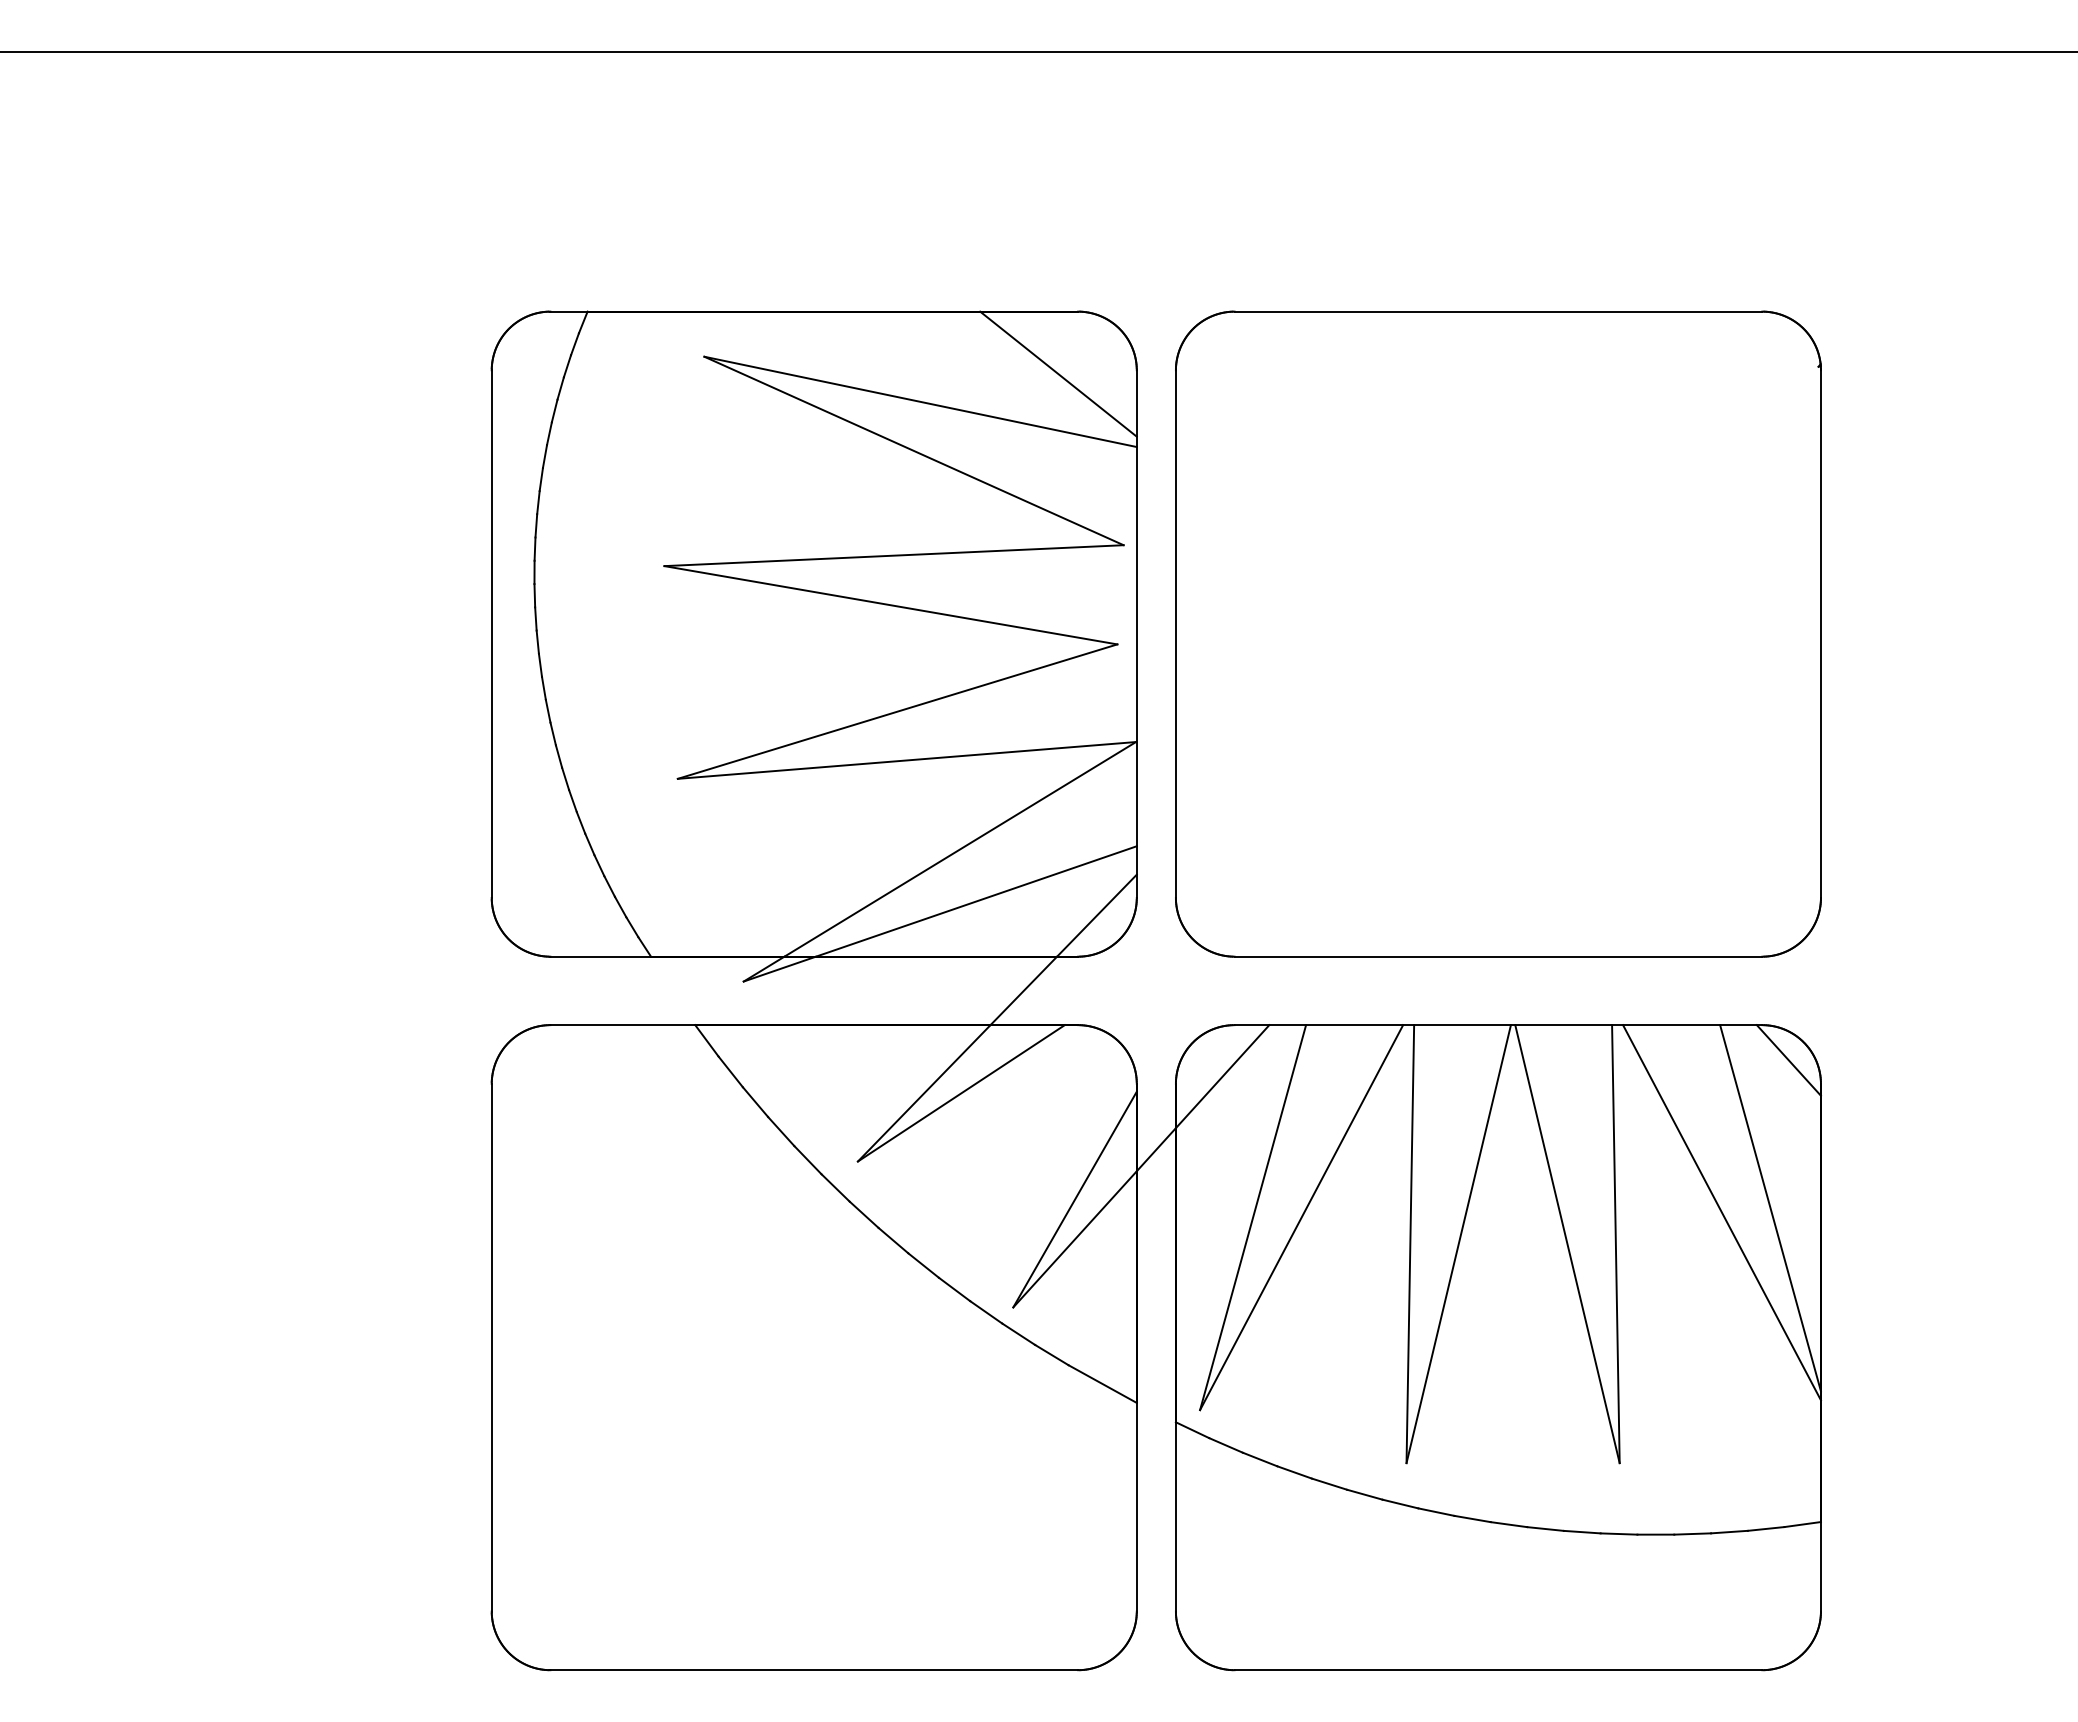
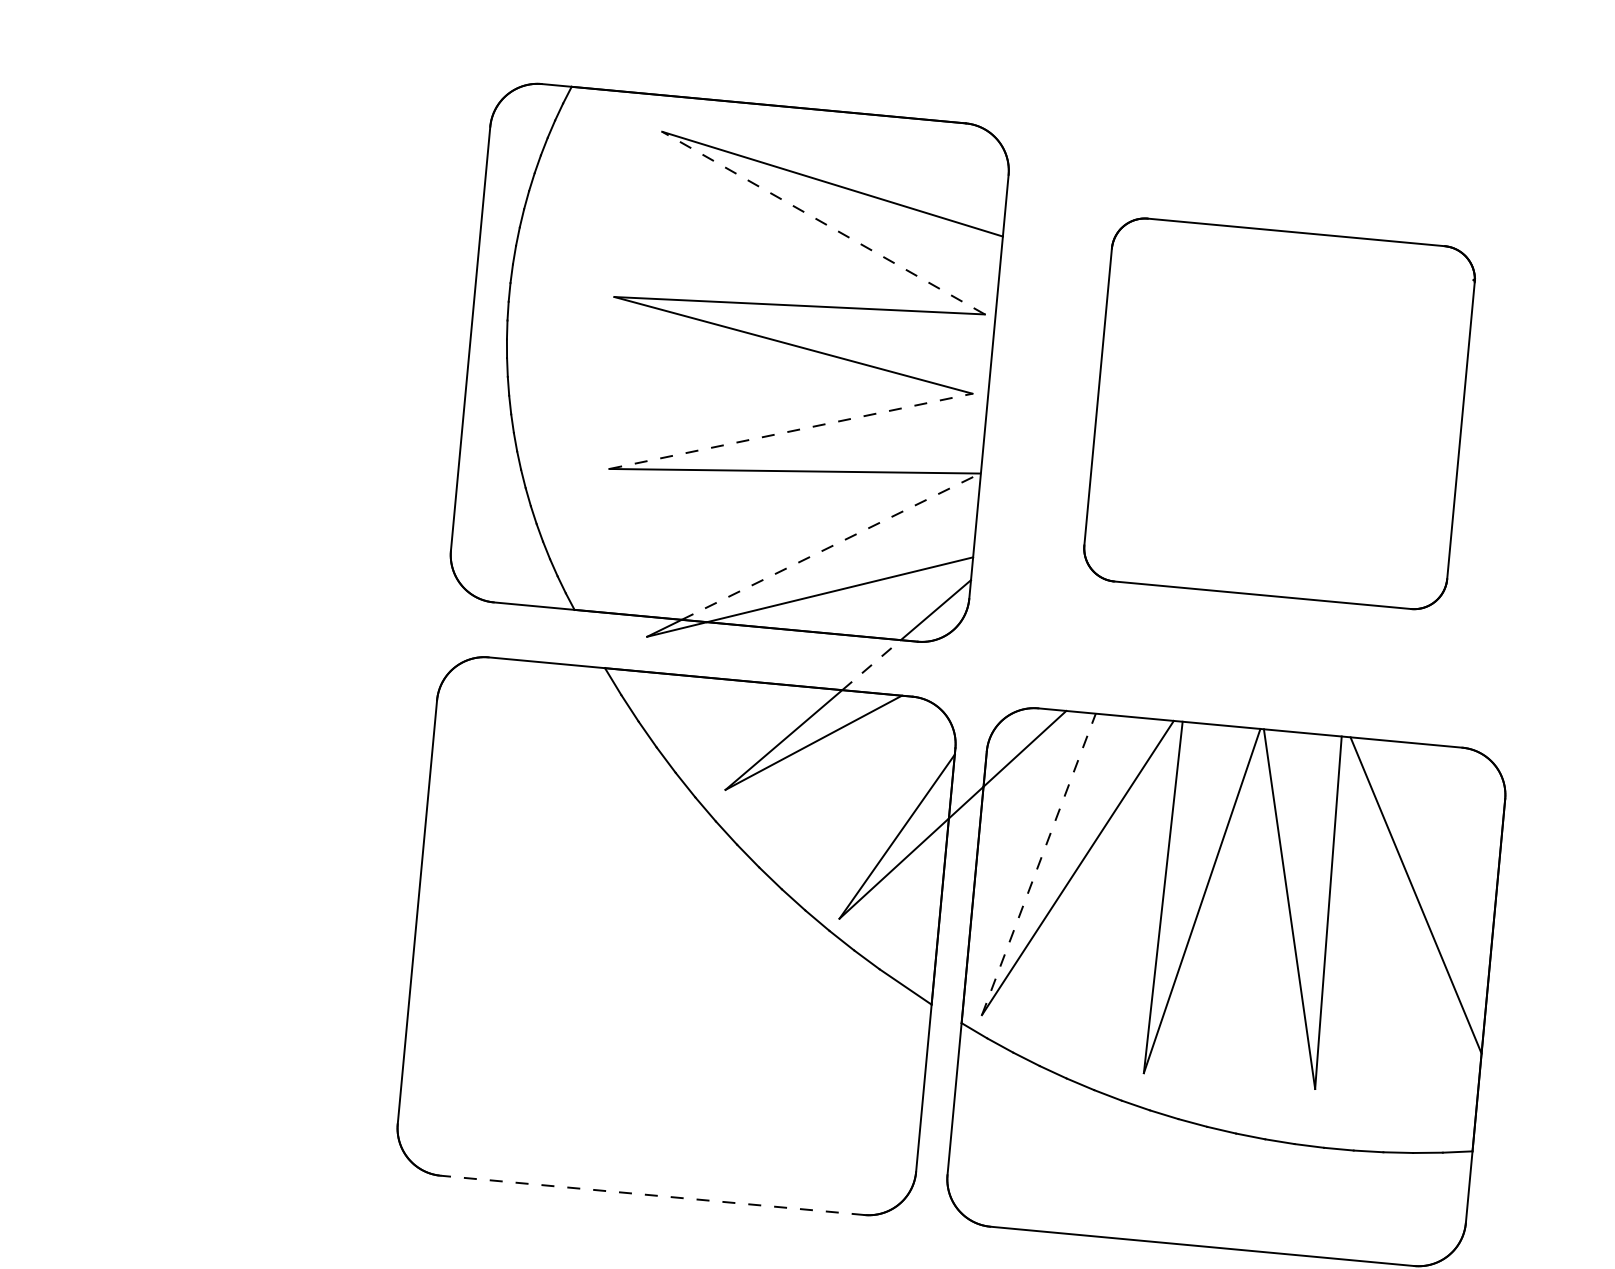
line: (1058, 373) -> (945, 171), removed
line: (914, 450) -> (824, 222), solid -> dashed
part: (1498, 633) -> (1279, 413), size x0.7
line: (897, 711) -> (790, 431), solid -> dashed
line: (960, 849) -> (831, 546), solid -> dashed
line: (1023, 990) -> (871, 664), solid -> dashed
line: (1788, 1060) -> (1480, 778), removed
line: (1770, 1208) -> (1455, 895), removed
line: (1253, 1217) -> (1039, 864), solid -> dashed
line: (814, 1670) -> (652, 1195), solid -> dashed

